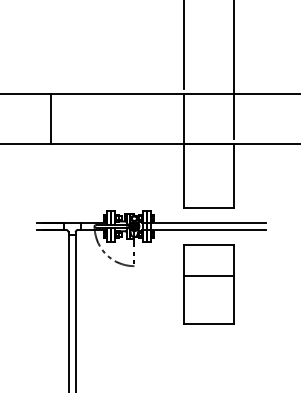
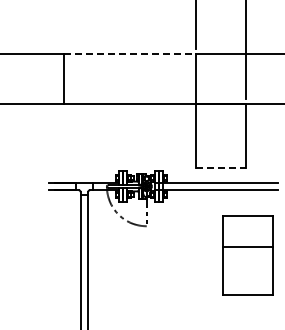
line: (118, 93) -> (130, 53), solid -> dashed
line: (208, 208) -> (220, 168), solid -> dashed
part: (208, 284) -> (247, 255), moved

